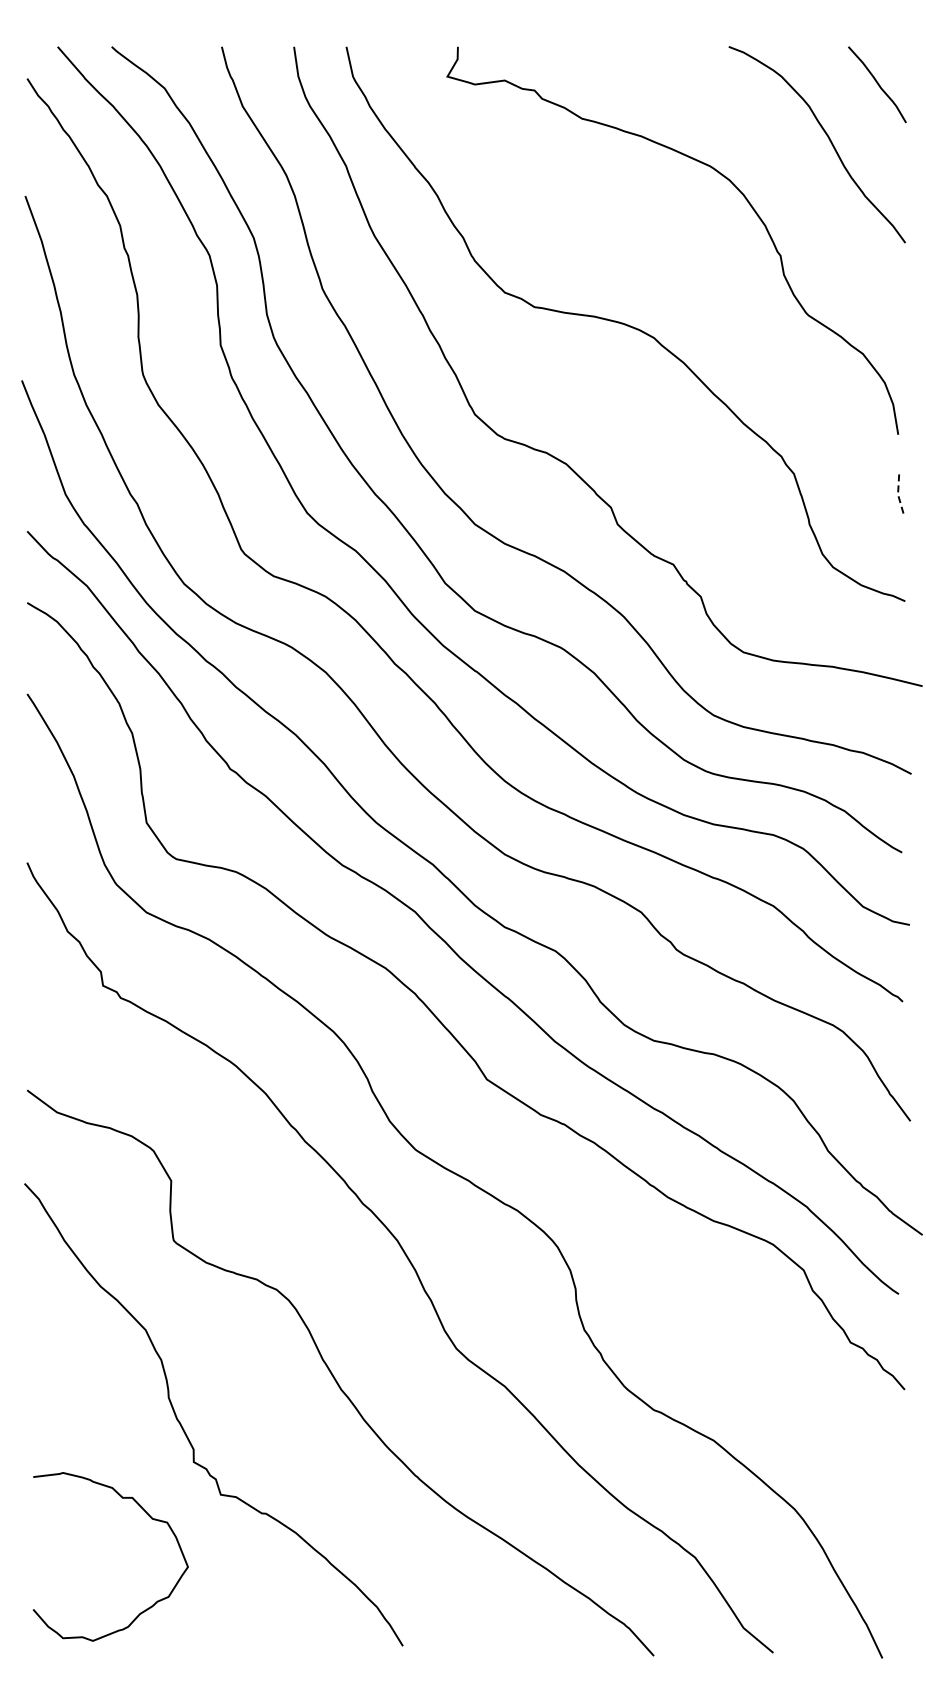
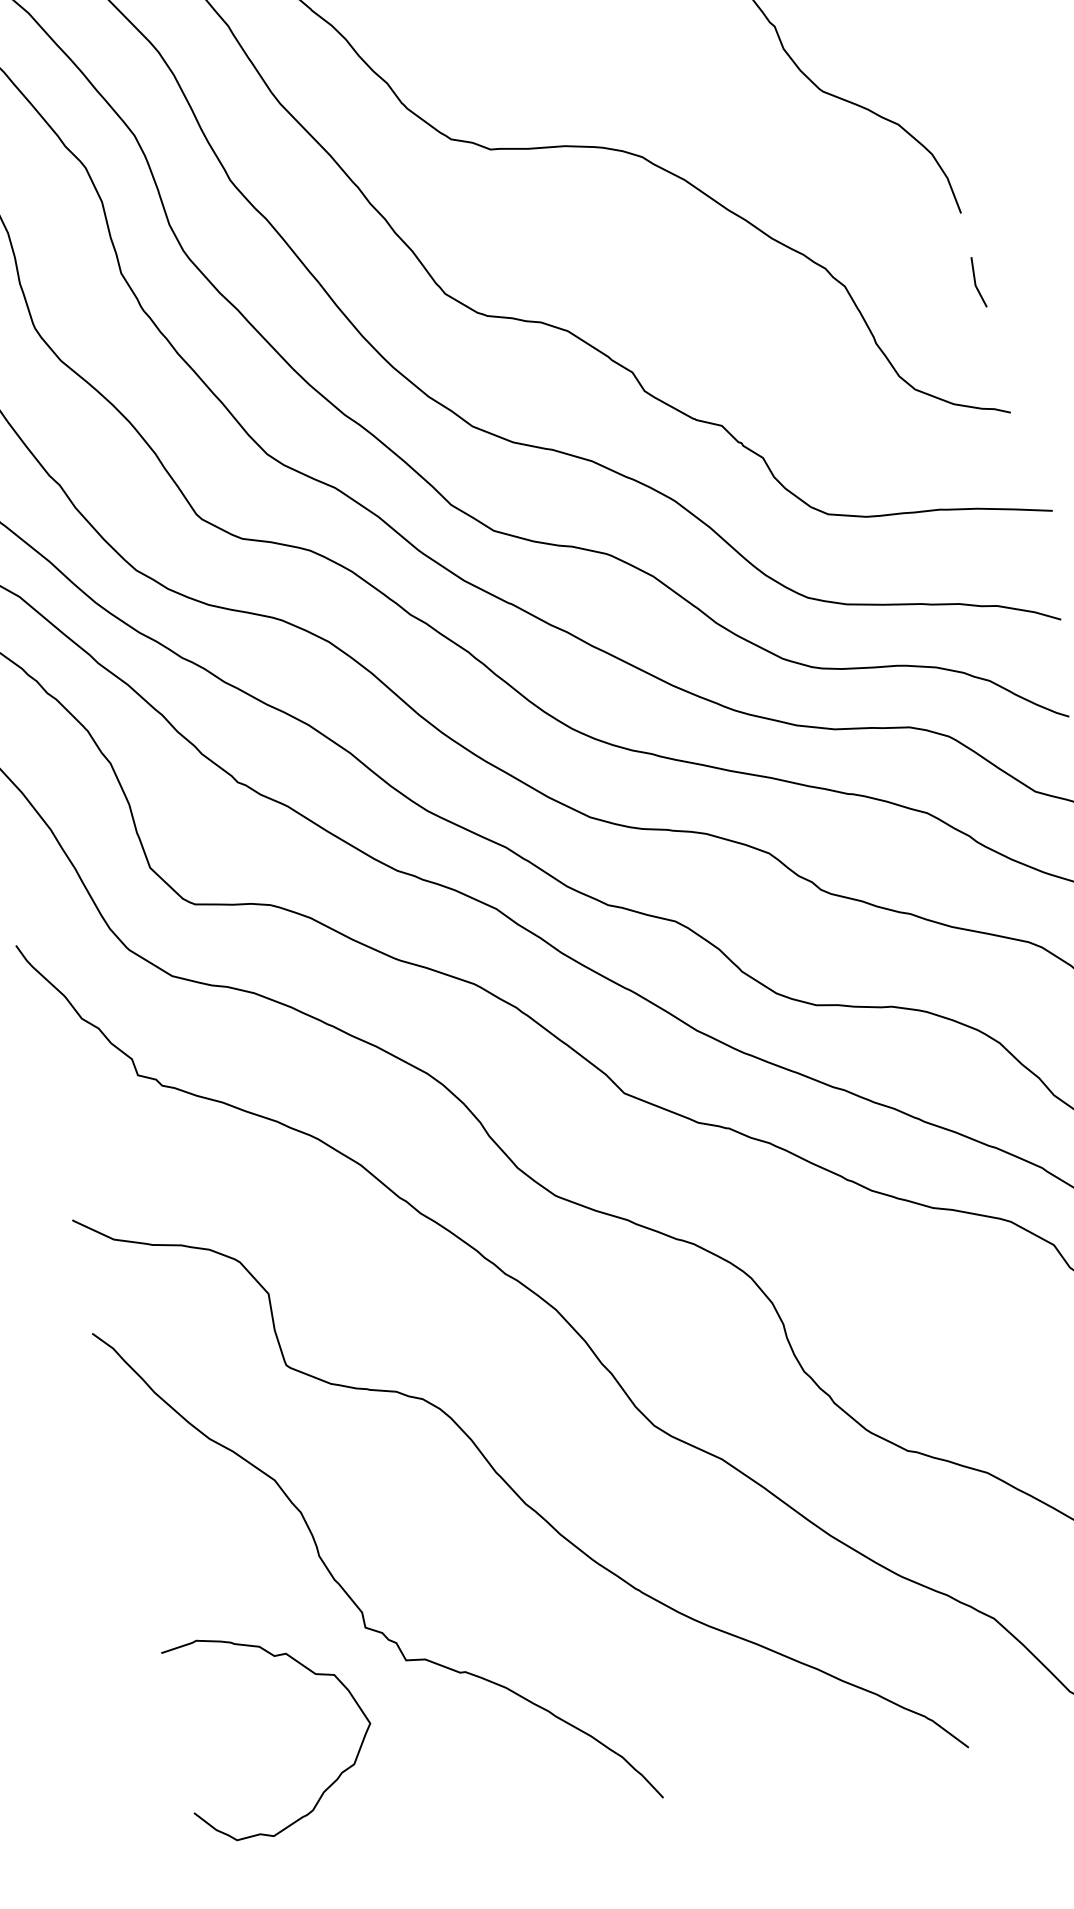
line: (898, 492) -> (975, 283), dashed -> solid
curve: (149, 1517) -> (311, 1673), moved

